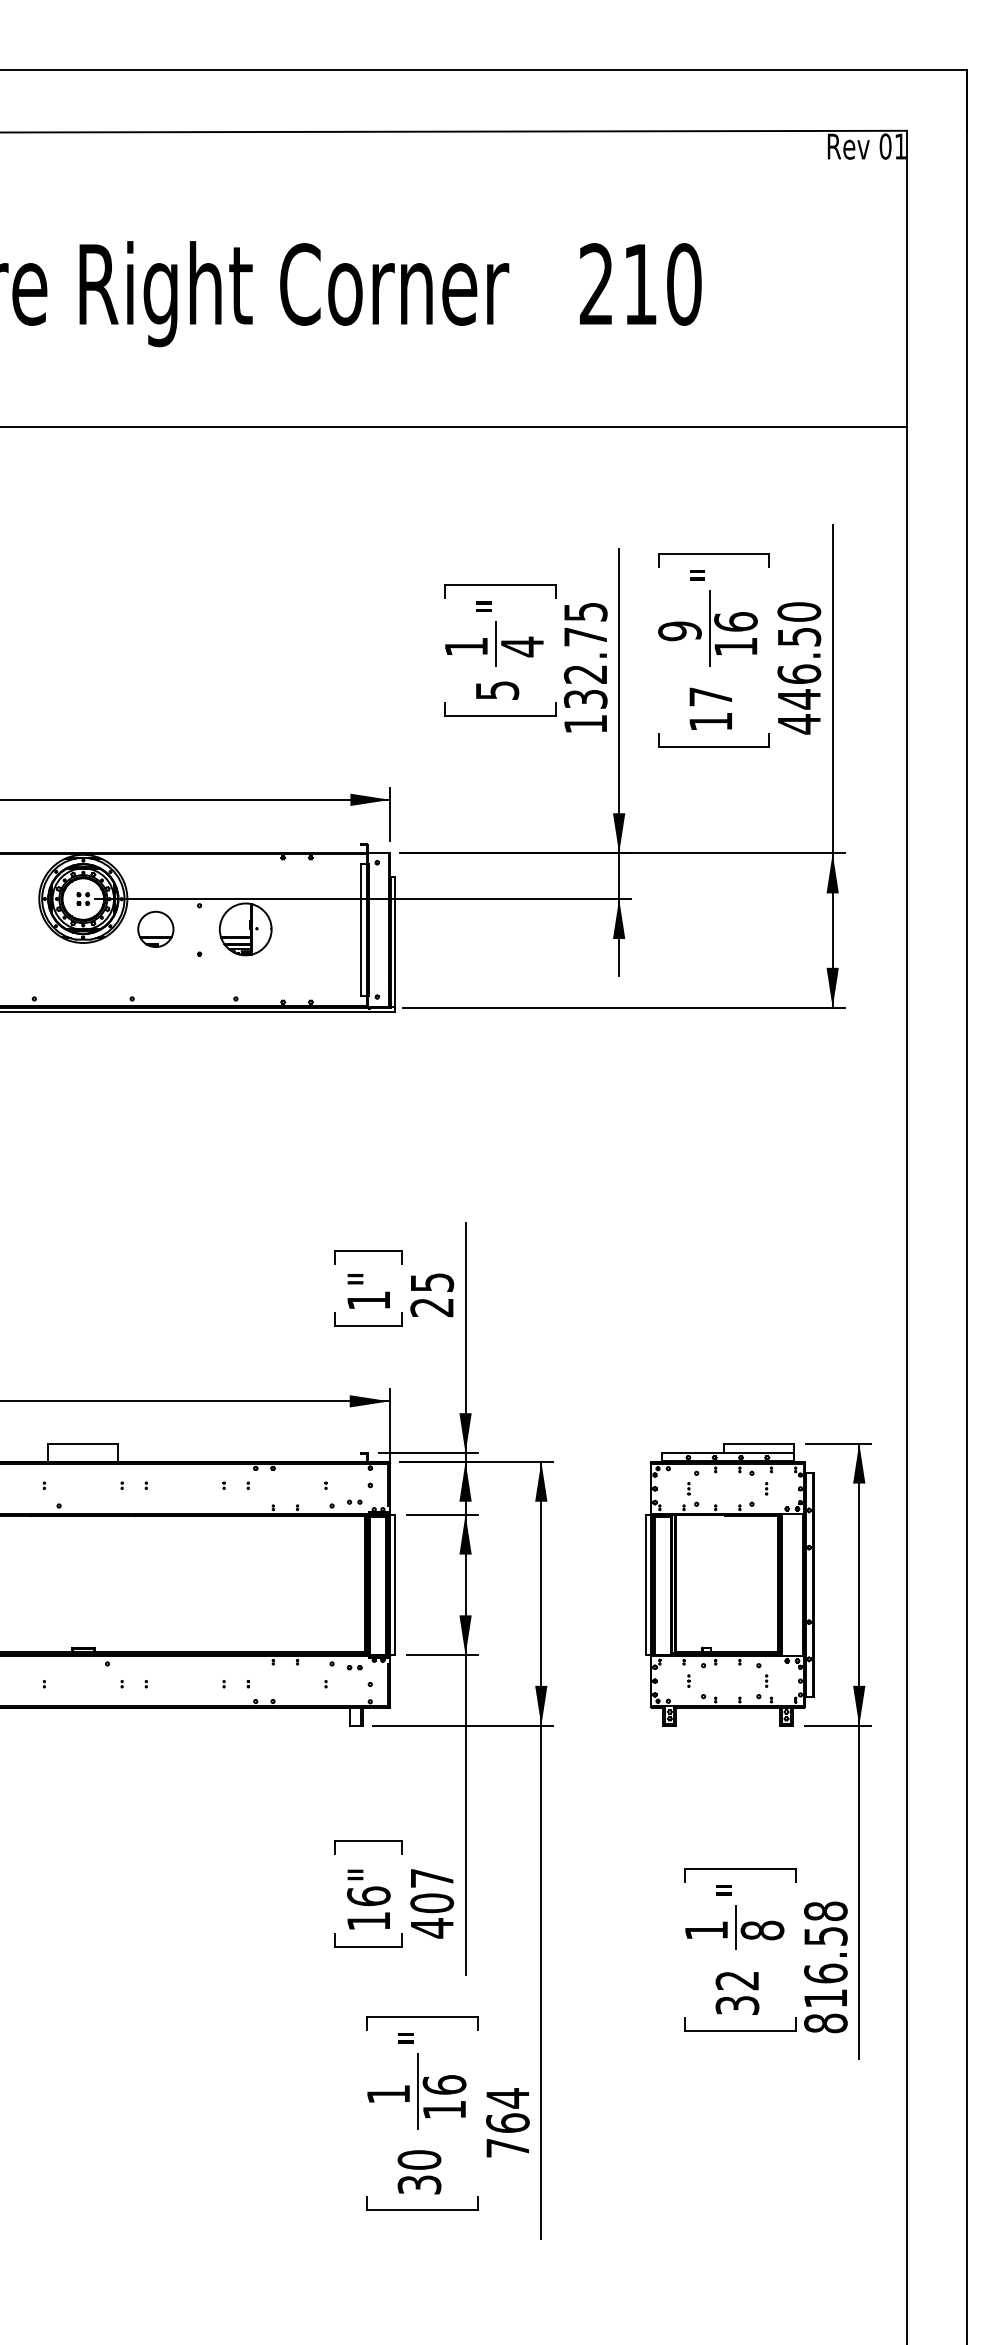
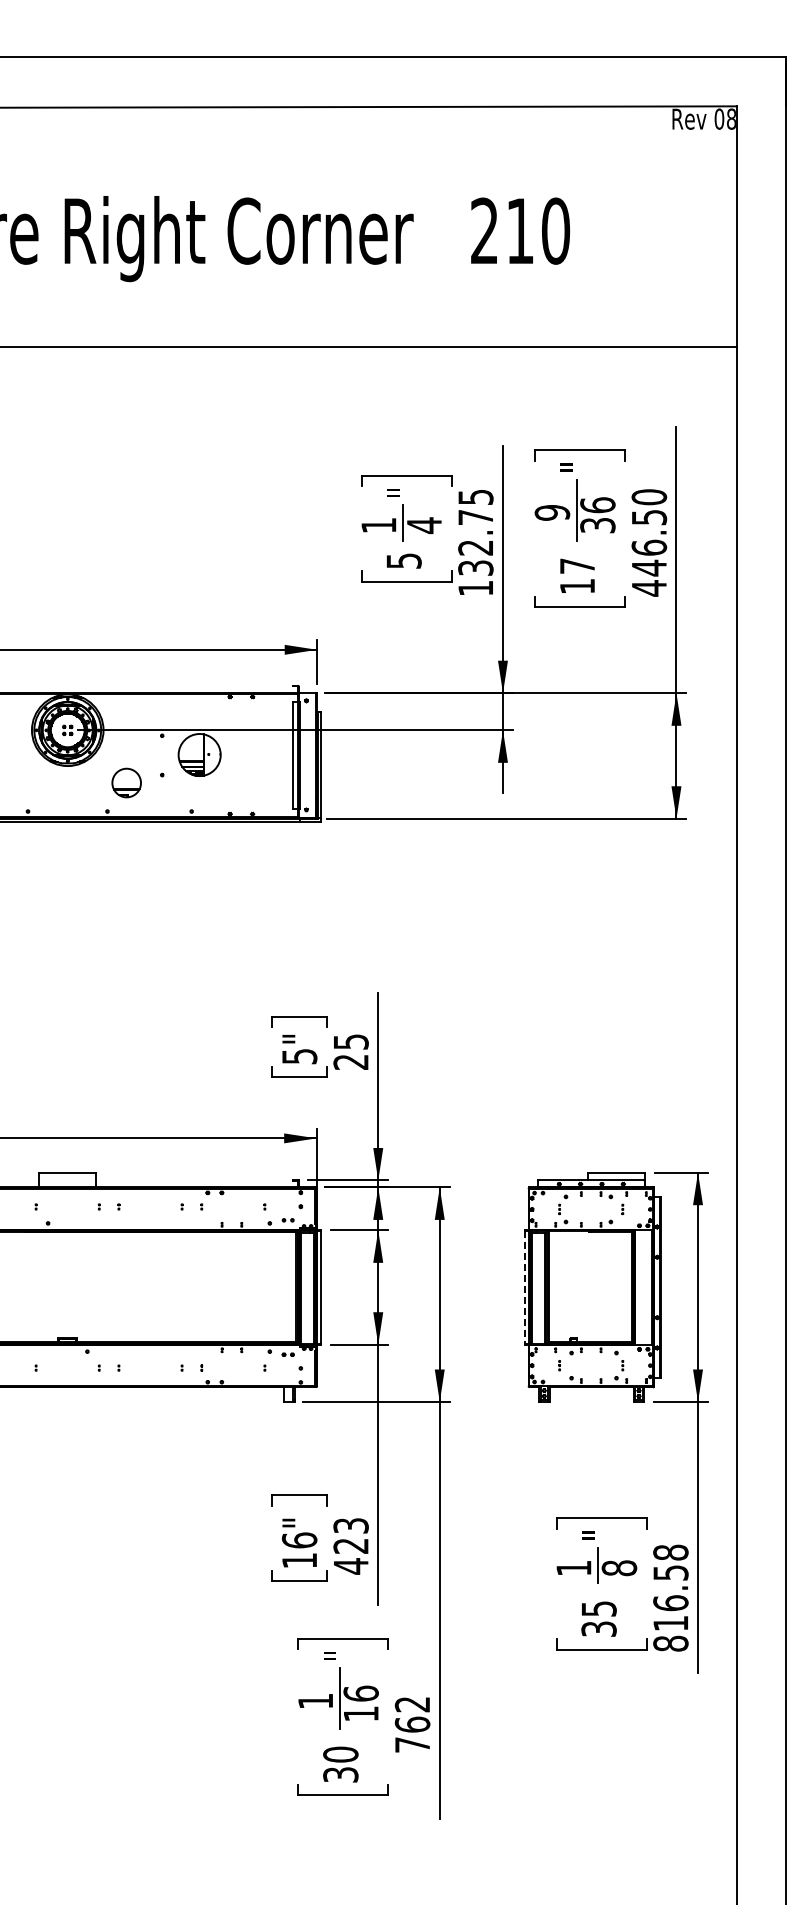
text: (900, 145) -> (731, 118), 01 -> 08
text: (735, 646) -> (597, 525), 16 -> 36
part: (155, 928) -> (126, 782), moved
text: (368, 1300) -> (299, 1056), 1" -> 5"
line: (645, 1584) -> (524, 1287), solid -> dashed
text: (431, 1891) -> (350, 1536), 407 -> 423
text: (736, 1980) -> (598, 1608), 32 -> 35
text: (506, 2098) -> (411, 1704), 764 -> 762

